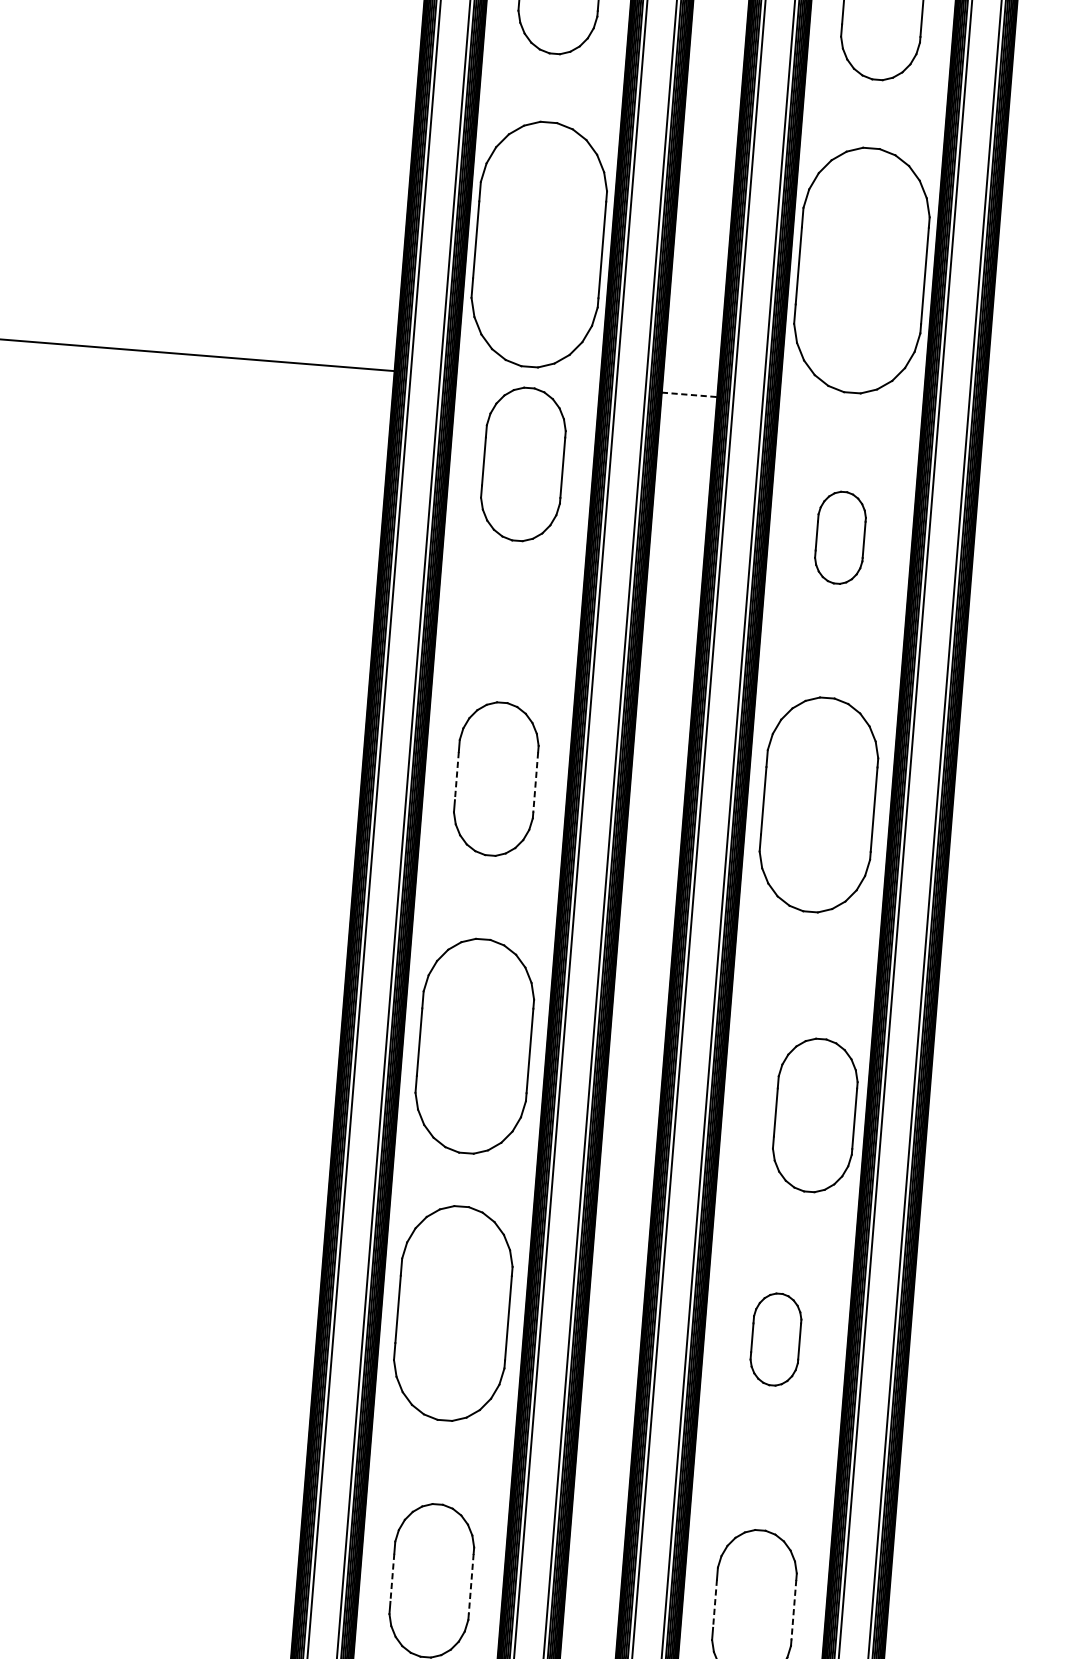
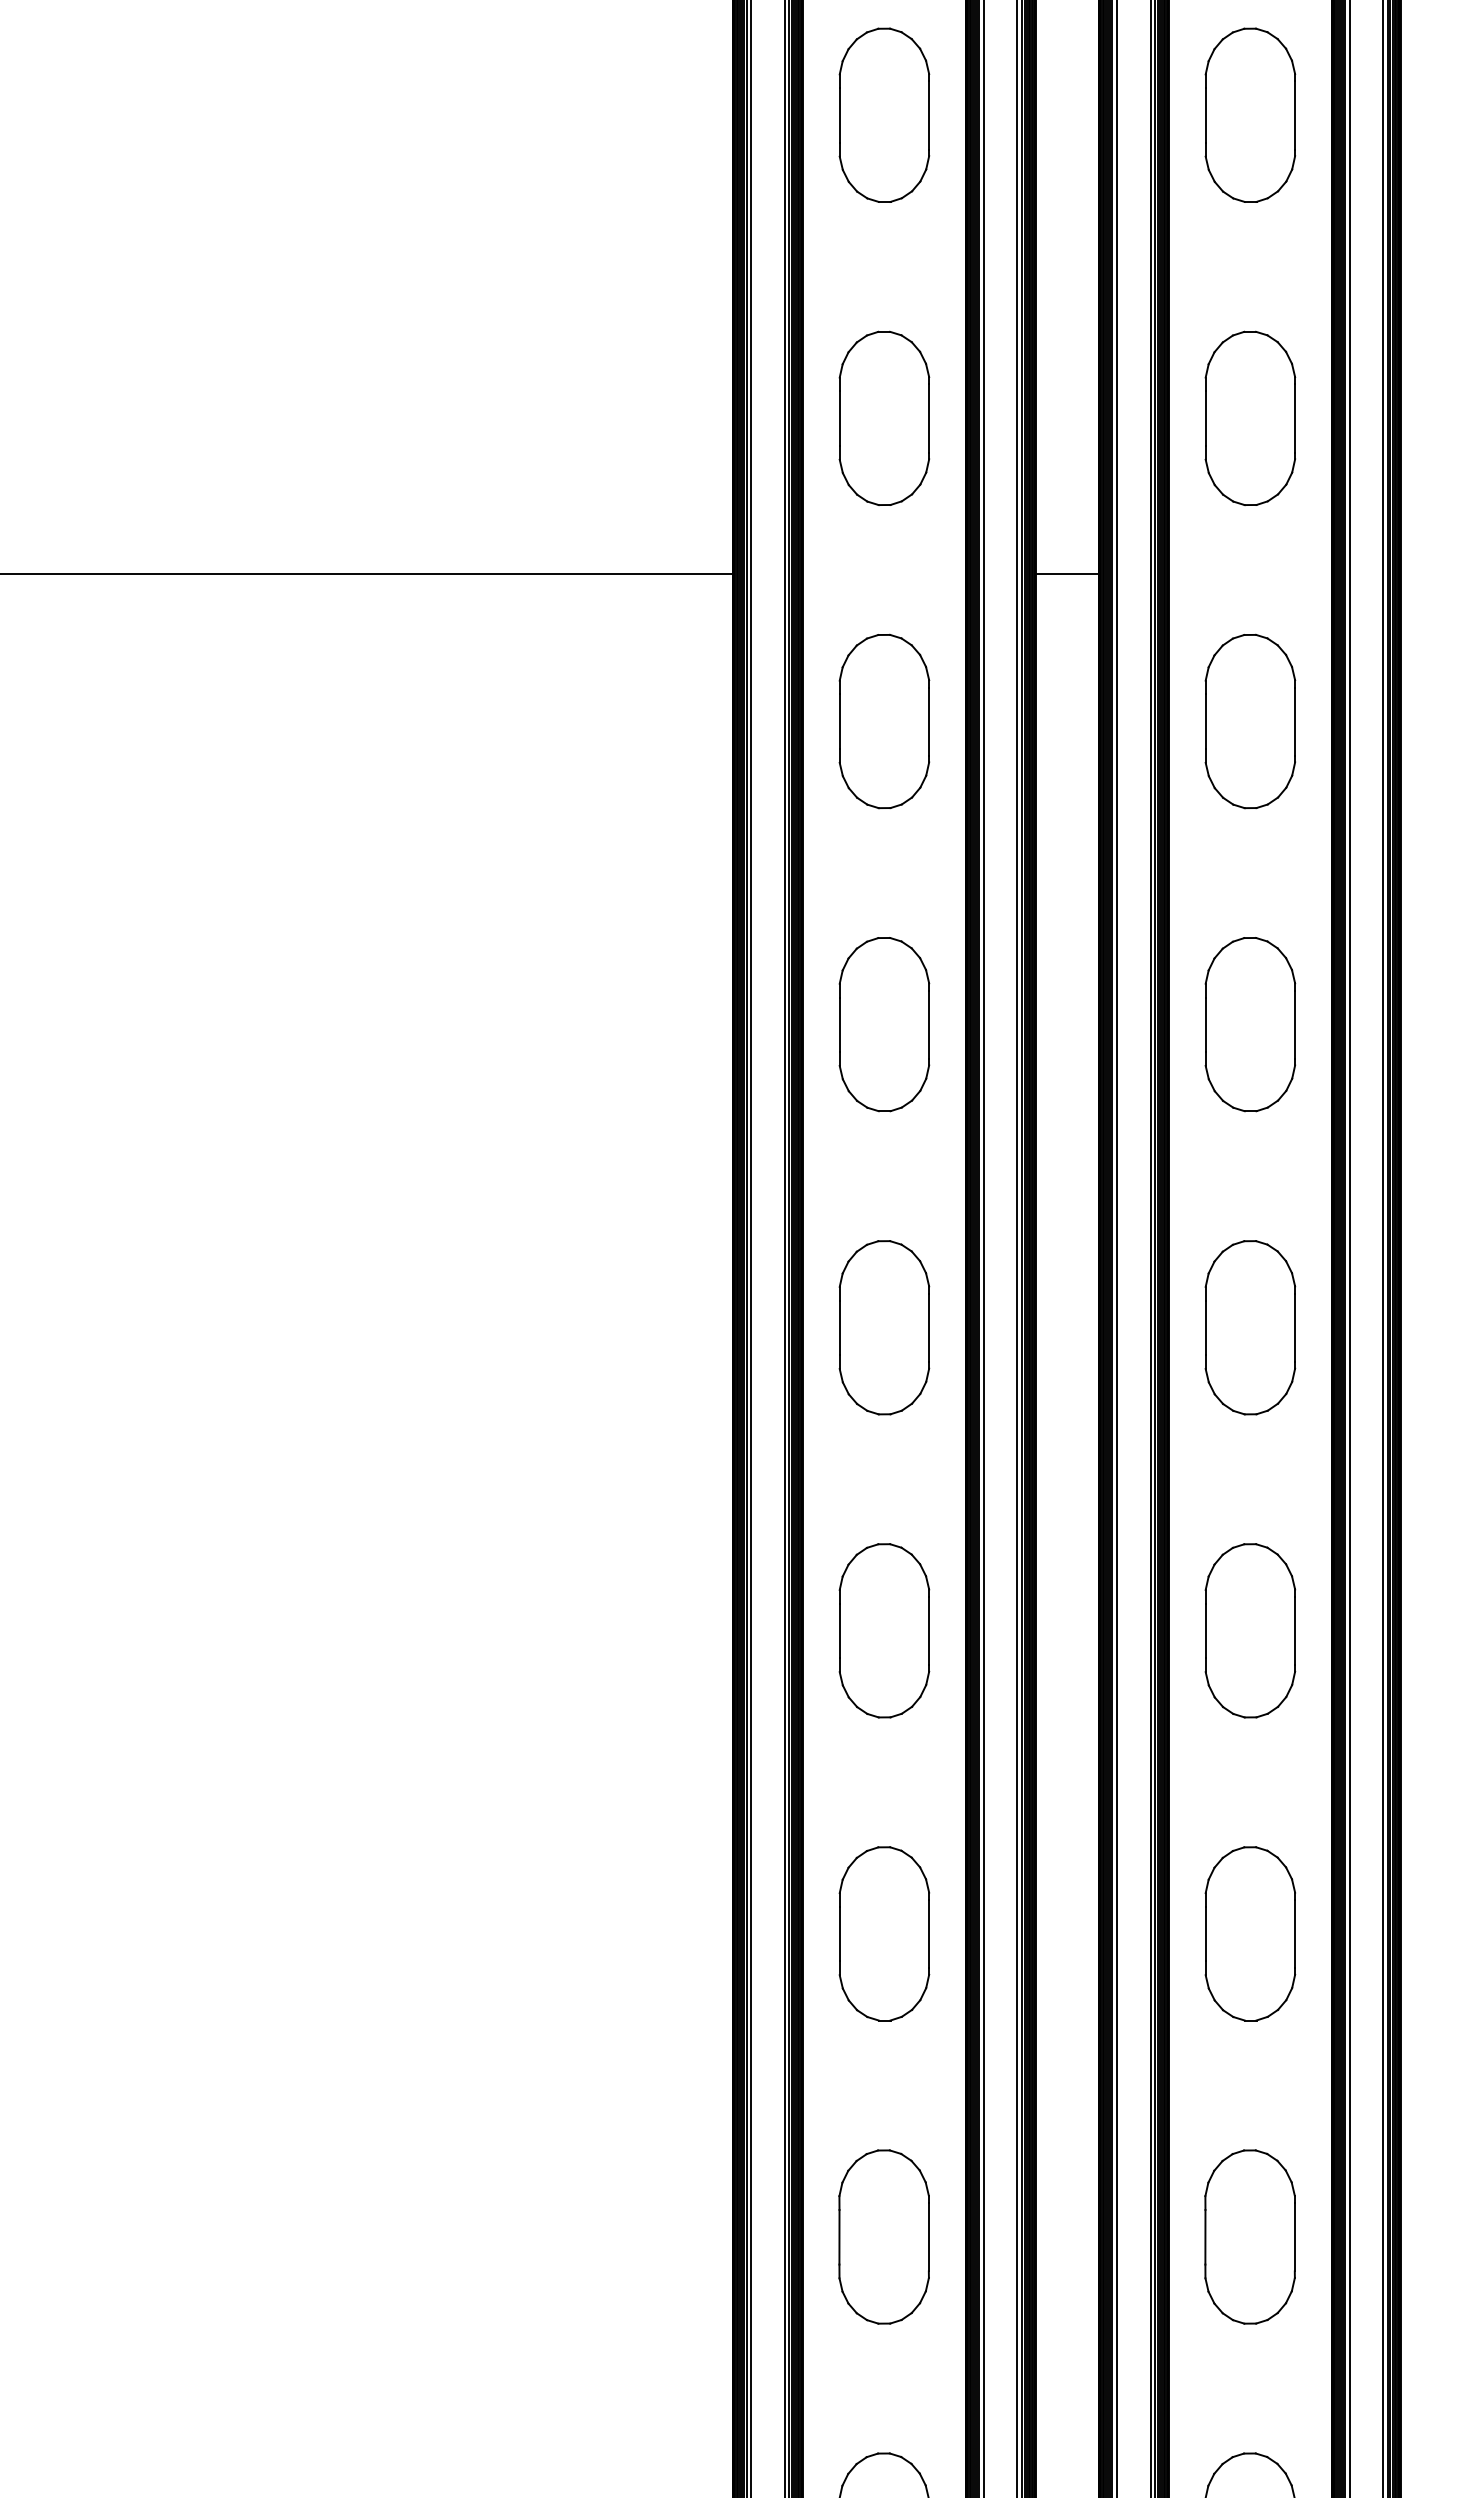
part: (539, 244) -> (884, 418), size x0.62
part: (862, 270) -> (1250, 418), size x0.62
line: (689, 395) -> (1067, 574), dashed -> solid
part: (523, 464) -> (884, 721), moved
part: (840, 537) -> (1250, 721), size x1.67
line: (456, 776) -> (839, 1025), dashed -> solid
line: (535, 783) -> (929, 1025), dashed -> solid
part: (819, 804) -> (1250, 1024), size x0.71
part: (474, 1046) -> (884, 1327), size x0.71
part: (815, 1115) -> (1250, 1327), moved
part: (453, 1313) -> (884, 1630), size x0.71
part: (776, 1339) -> (1250, 1630), size x1.67
line: (392, 1578) -> (839, 1934), dashed -> solid
line: (471, 1584) -> (929, 1934), dashed -> solid
line: (714, 1604) -> (1205, 1934), dashed -> solid
line: (794, 1610) -> (1295, 1934), dashed -> solid

